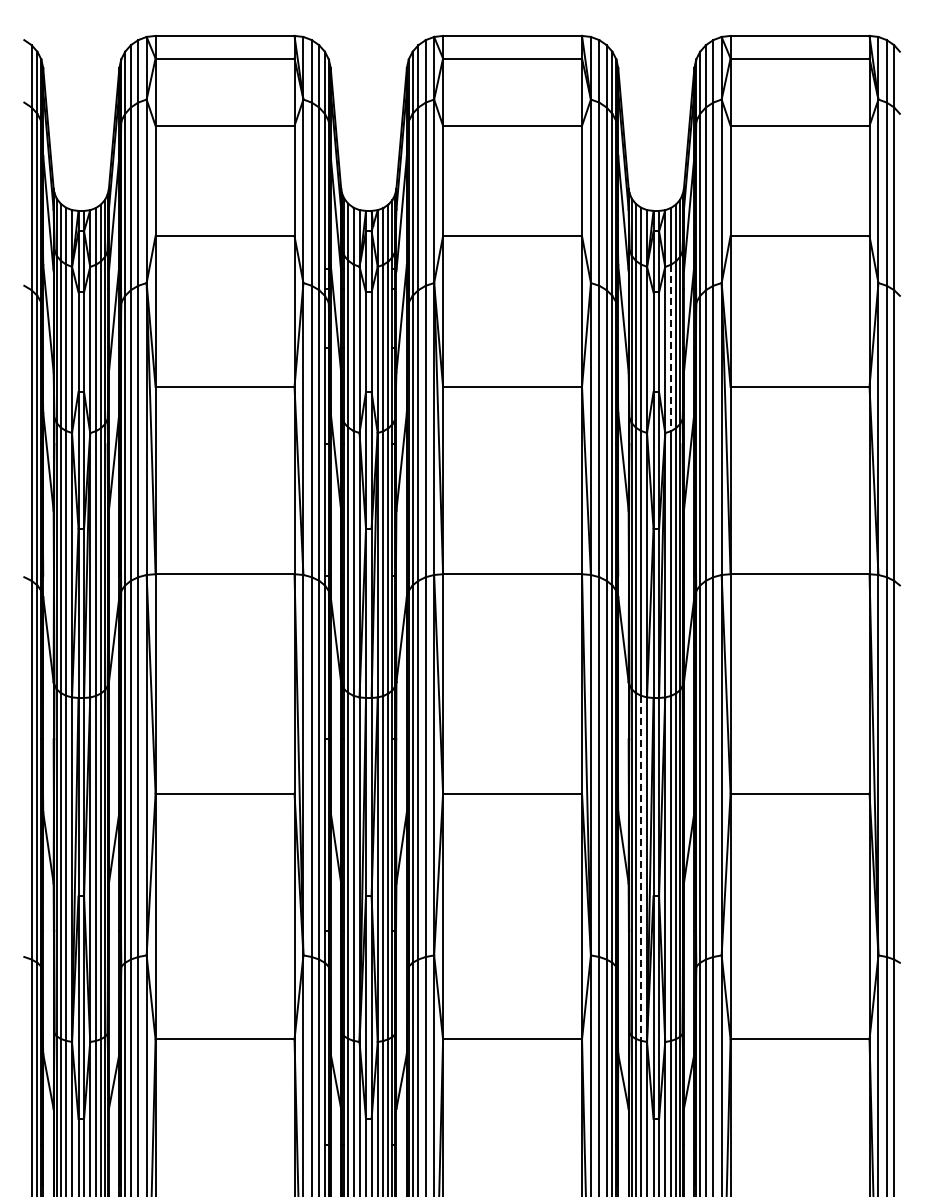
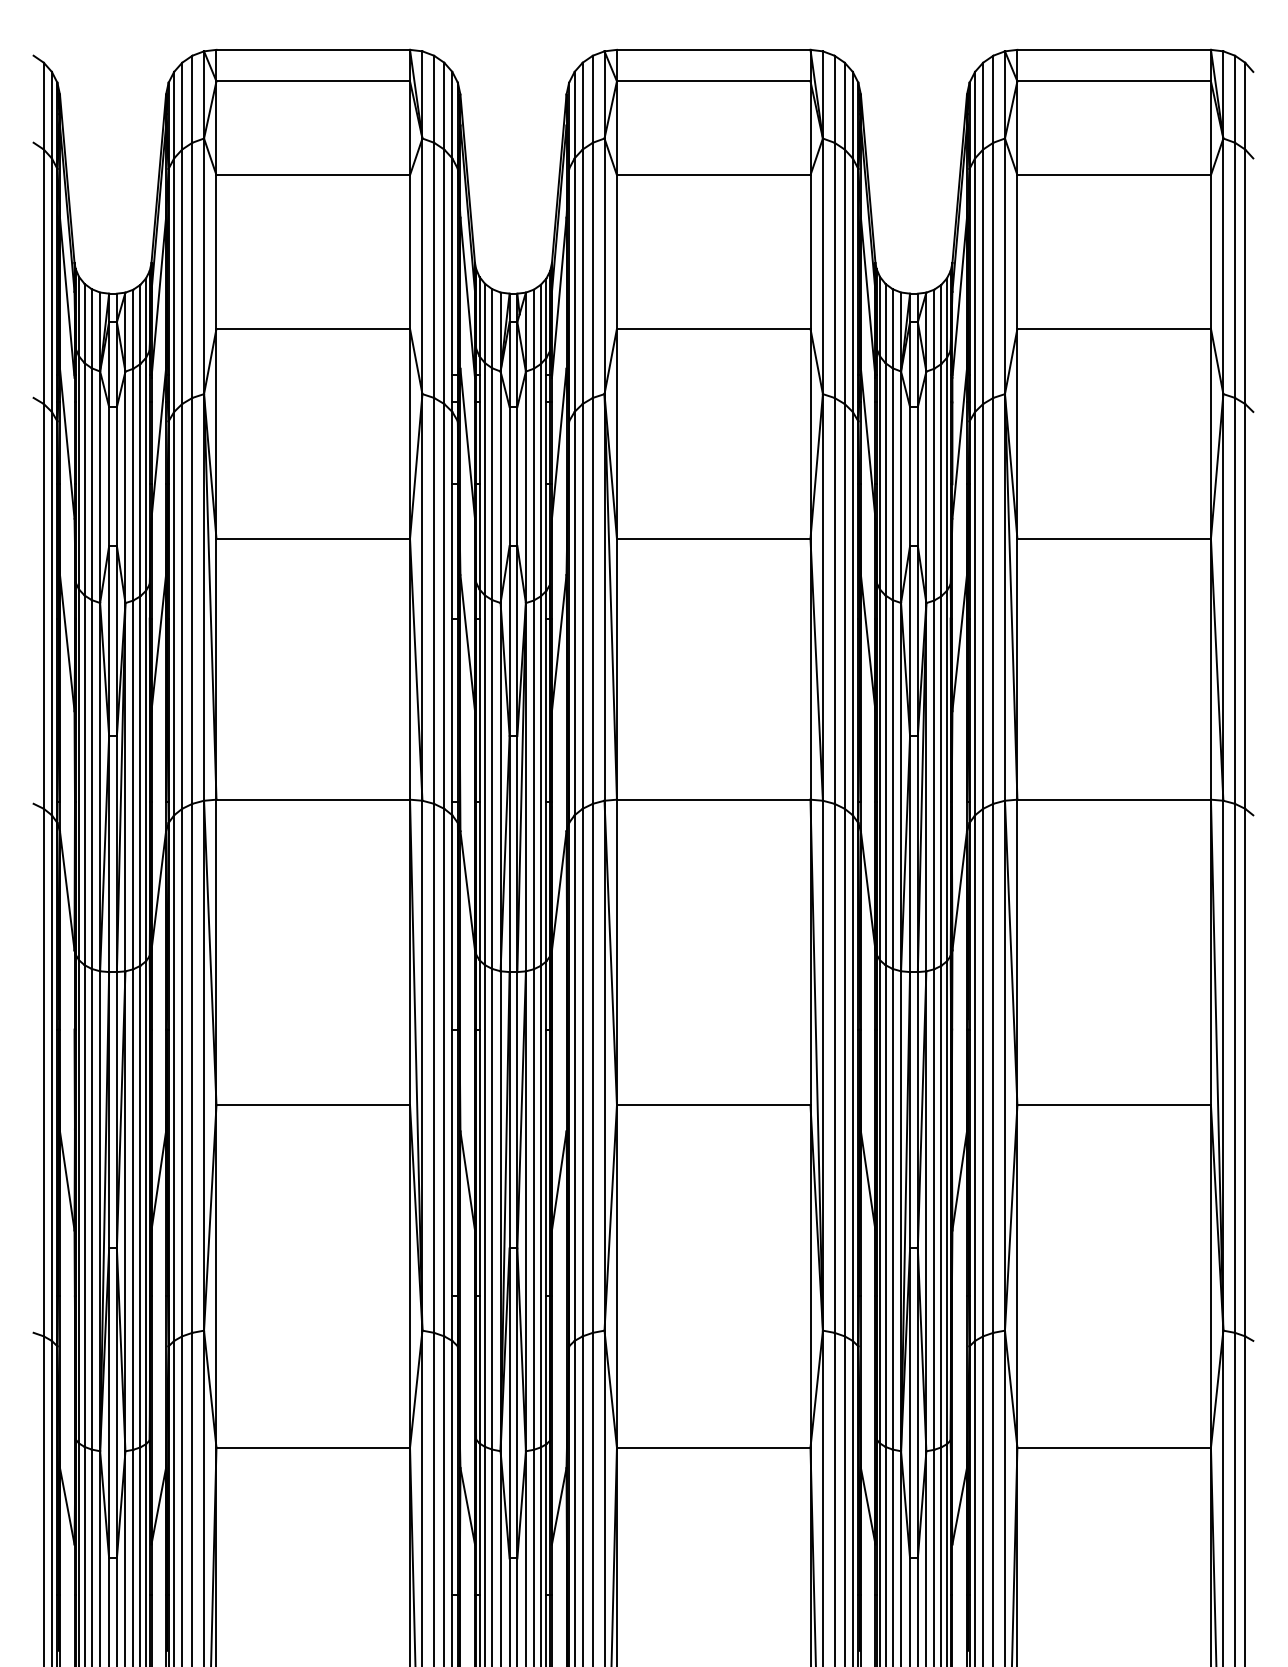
line: (670, 348) -> (933, 485), dashed -> solid
line: (641, 868) -> (893, 1209), dashed -> solid

